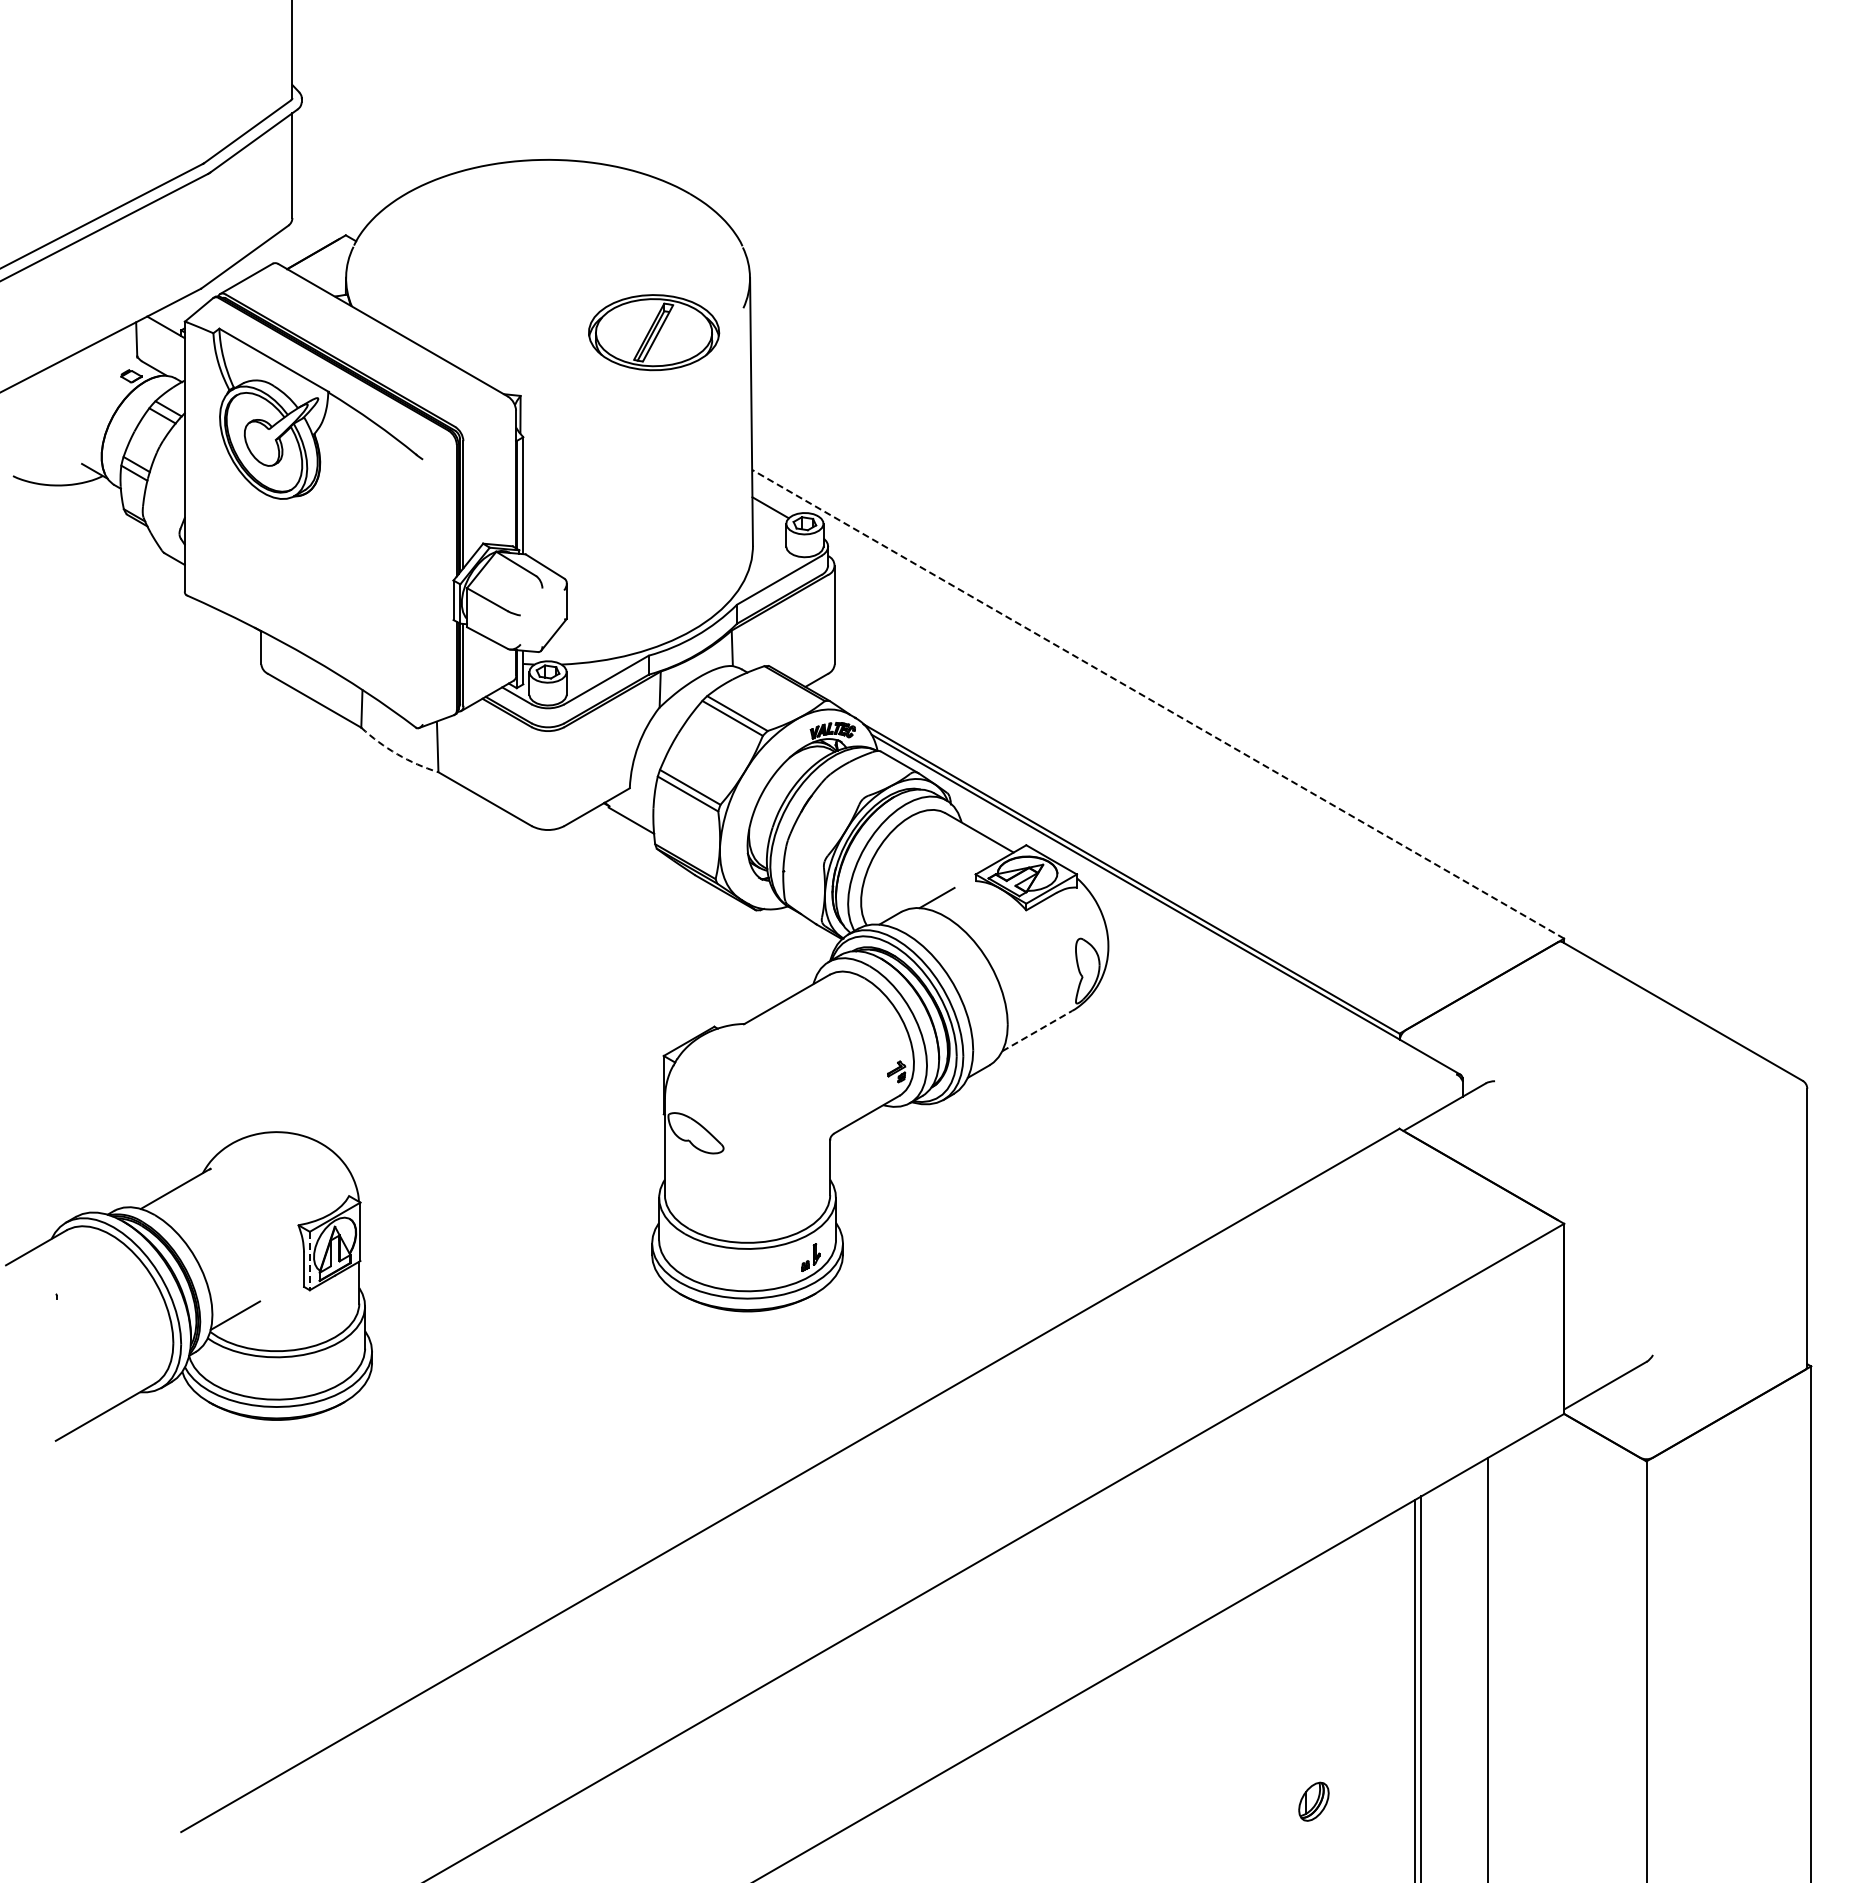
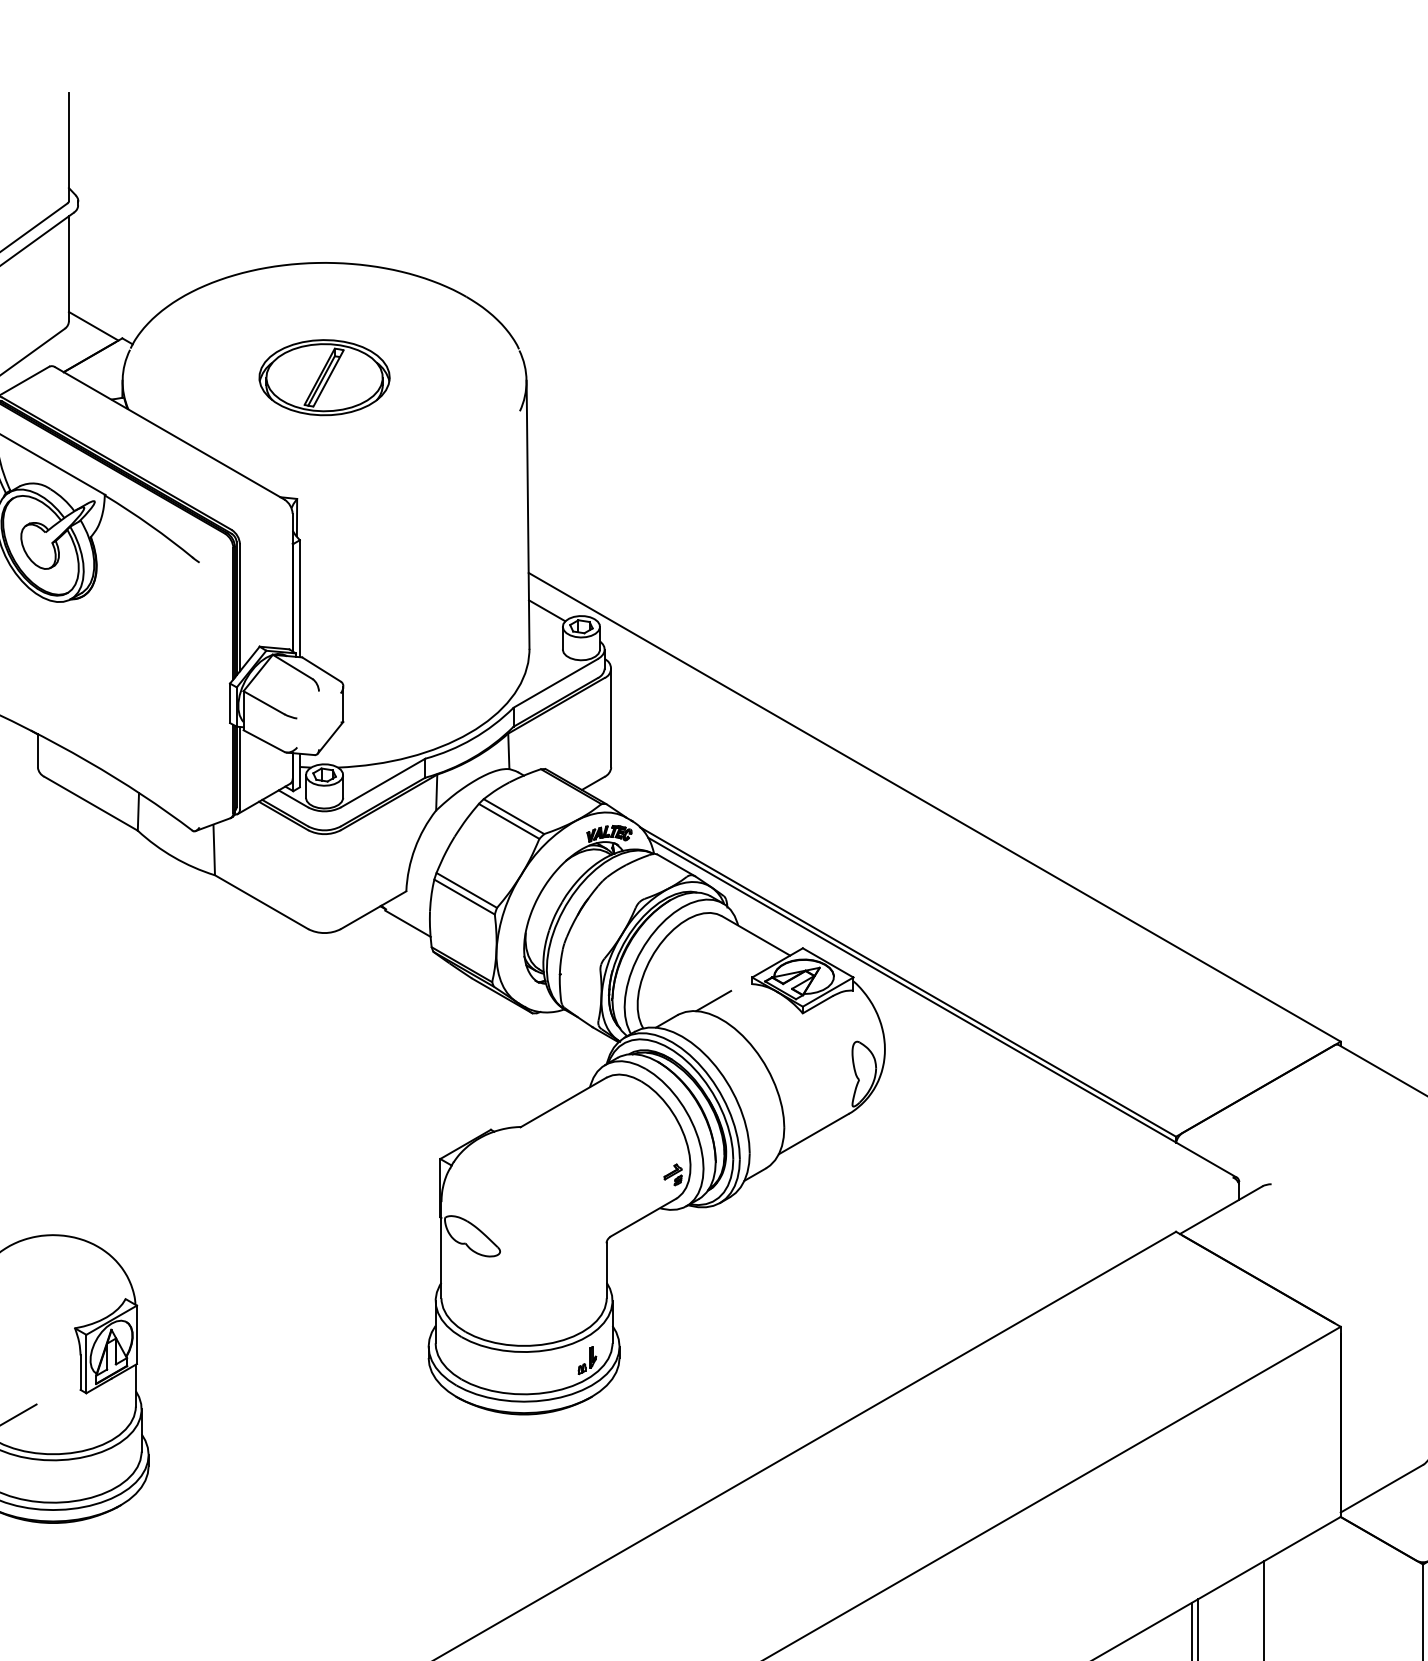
line: (316, 222) -> (93, 325), added
part: (654, 332) -> (325, 377), moved
line: (1158, 704) -> (935, 807), dashed -> solid
arc: (397, 754) -> (174, 857), dashed -> solid
line: (1037, 1030) -> (814, 1133), dashed -> solid
line: (309, 1261) -> (86, 1364), dashed -> solid

